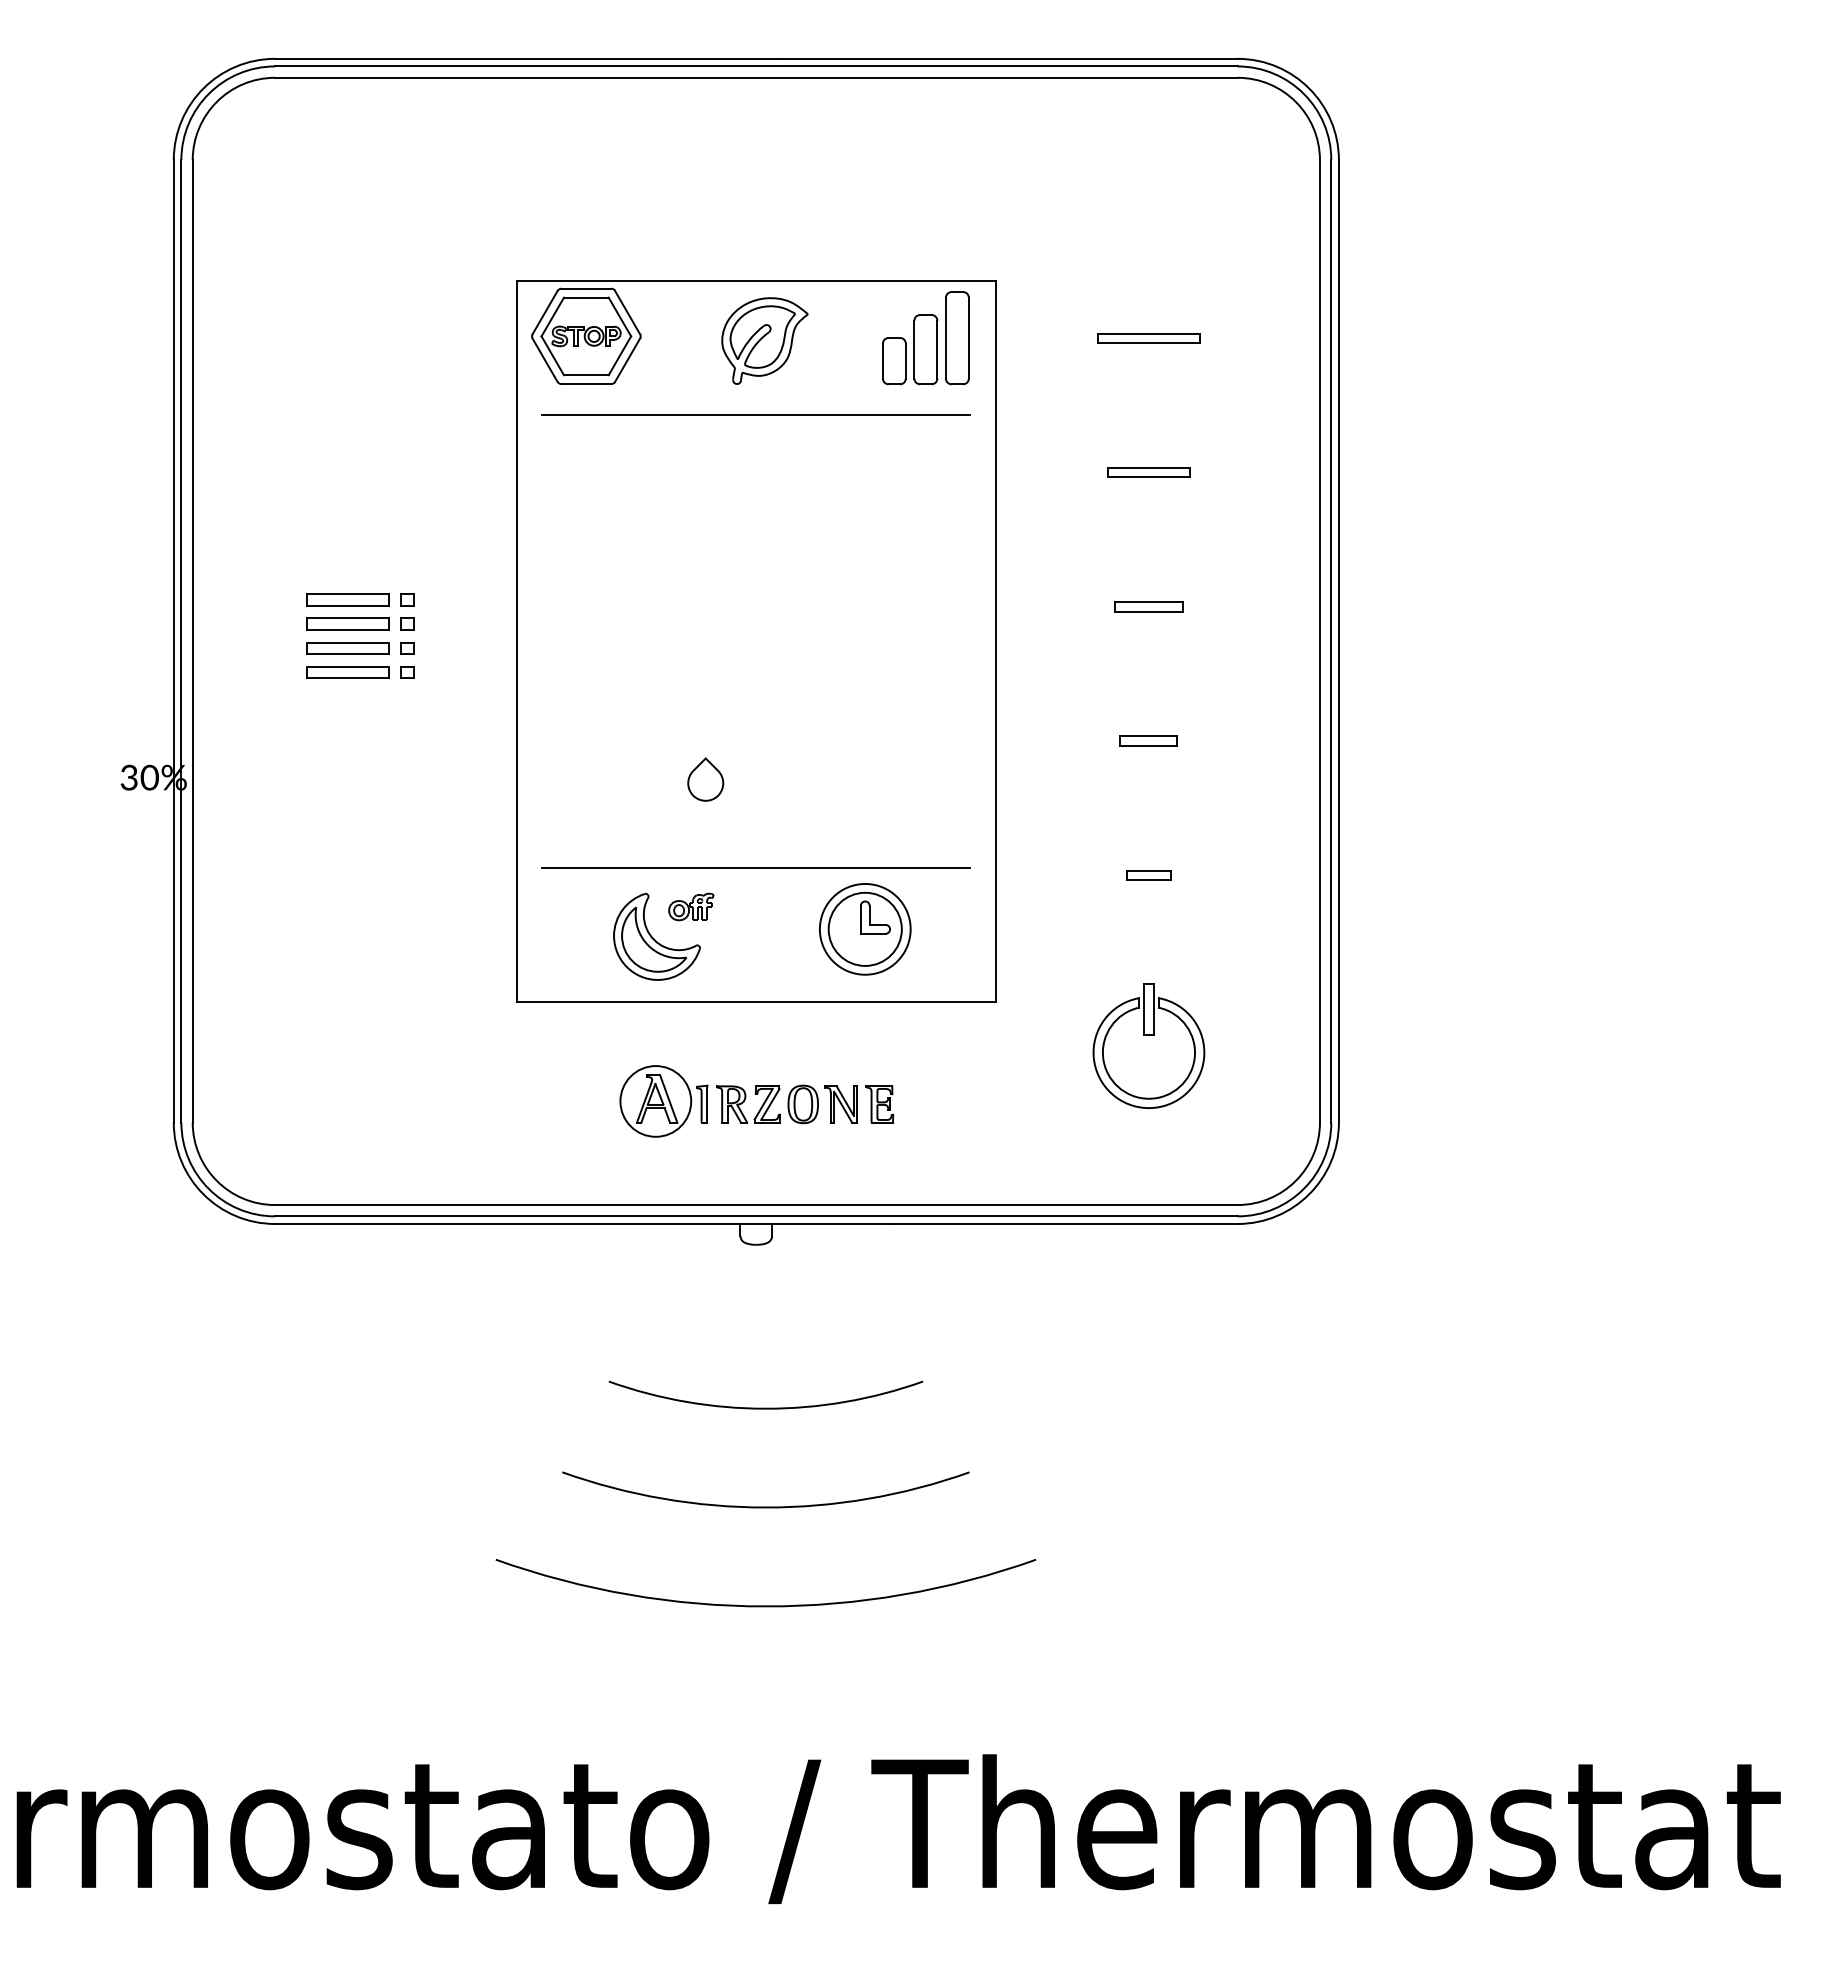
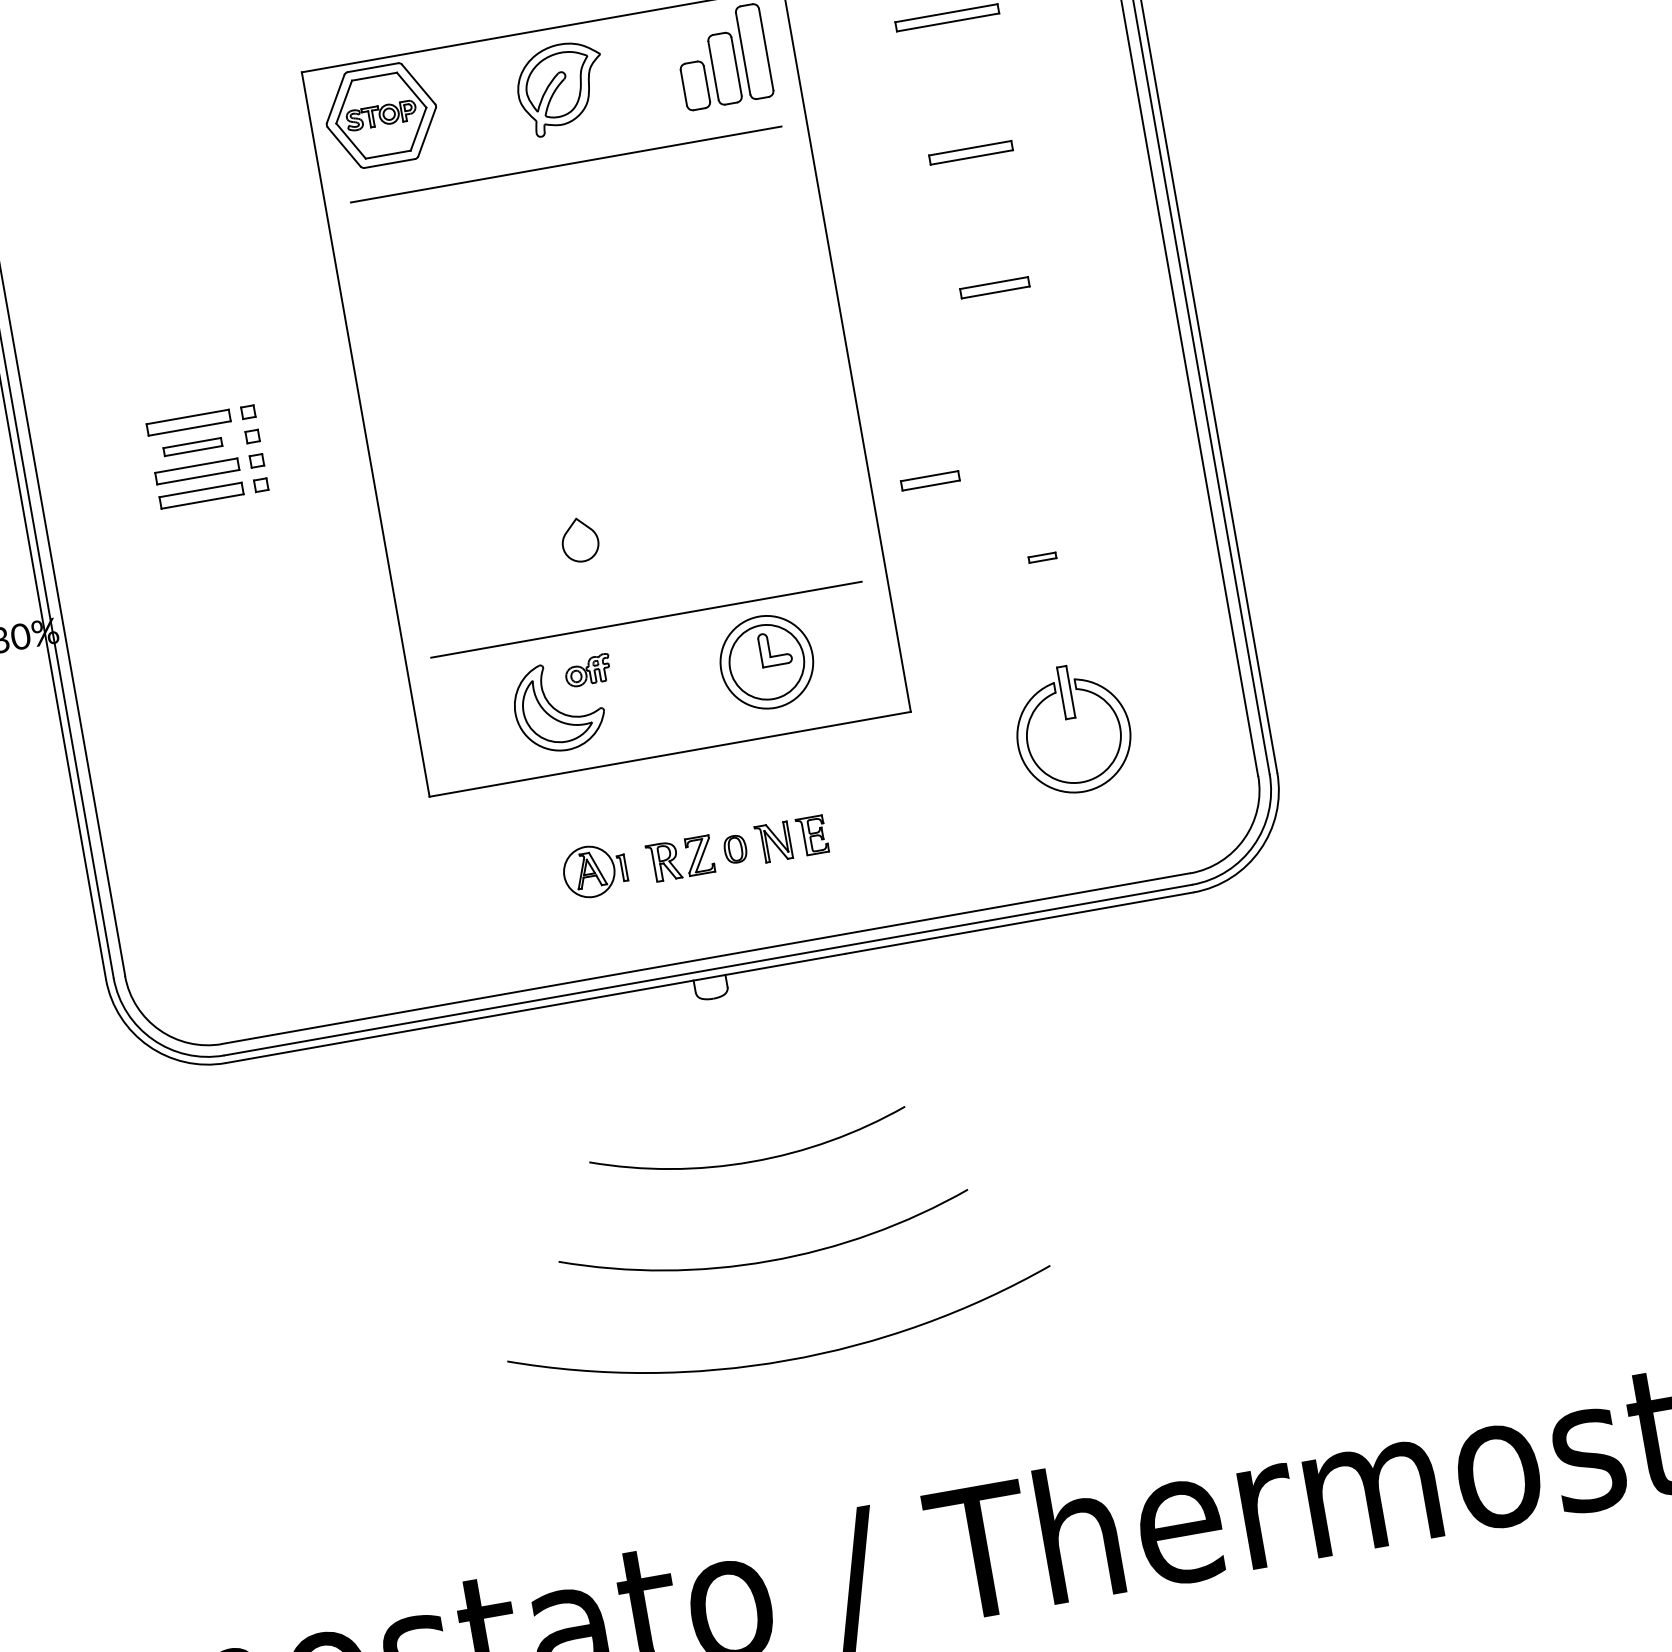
part: (347, 623) -> (192, 446), size x0.7
part: (1148, 740) -> (929, 480), moved
part: (1148, 875) -> (1042, 557), size x0.6
part: (663, 1101) -> (594, 871), size x0.7
part: (802, 1104) -> (734, 849), size x0.7

